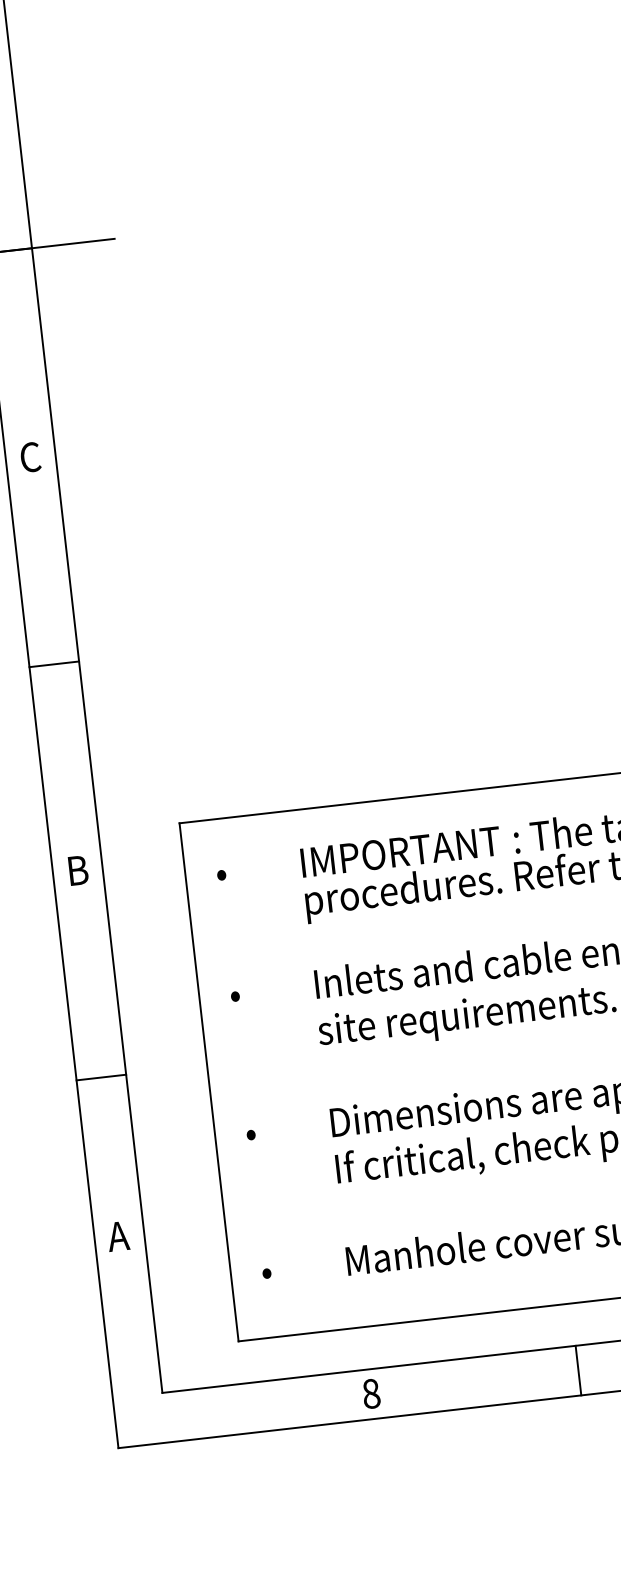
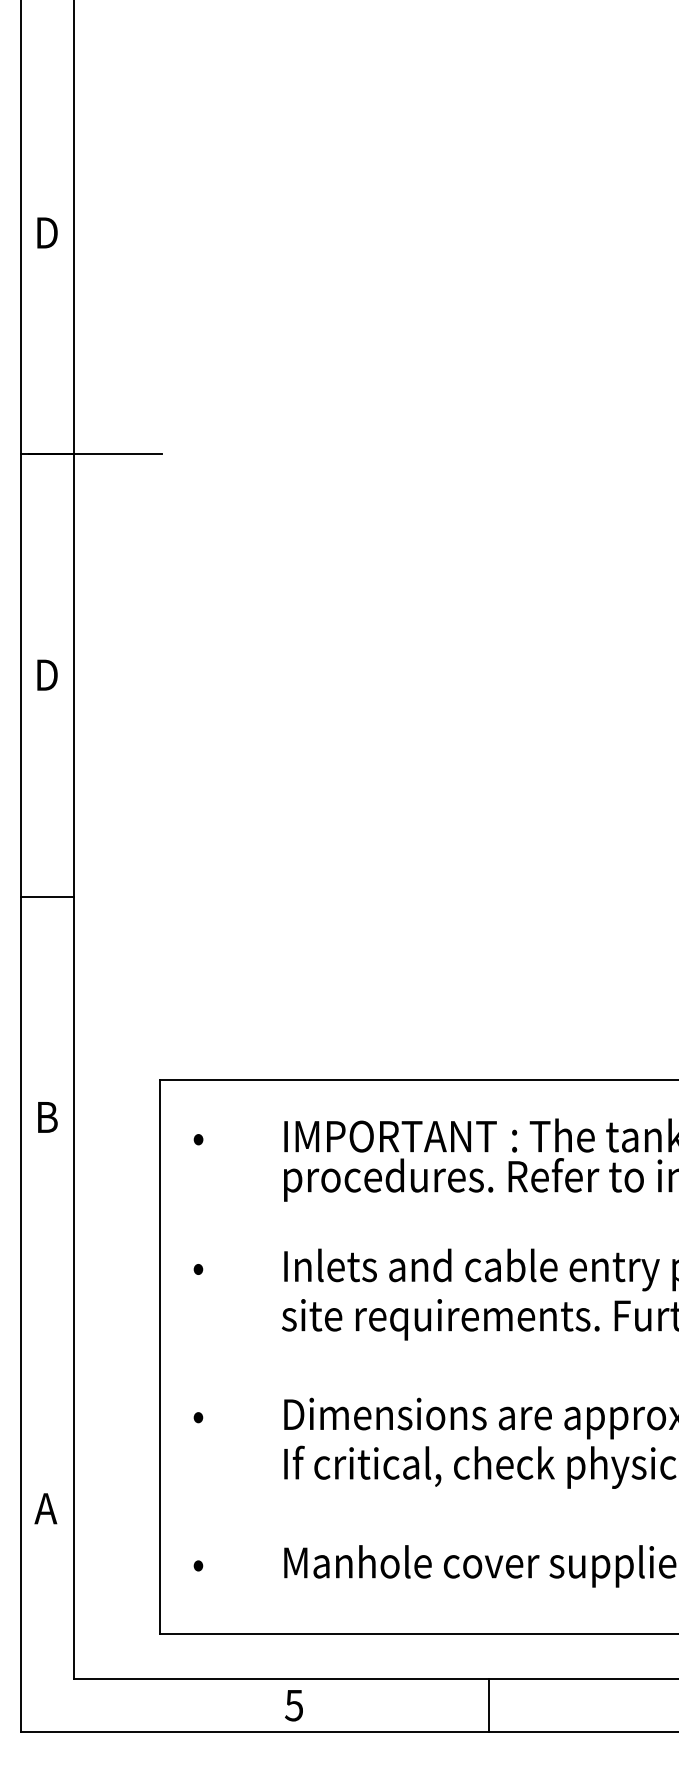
text: (30, 457) -> (46, 675), C -> D
line: (100, 1077) -> (46, 1338), removed
line: (578, 1370) -> (488, 1705), moved
text: (371, 1393) -> (294, 1705), 8 -> 5

